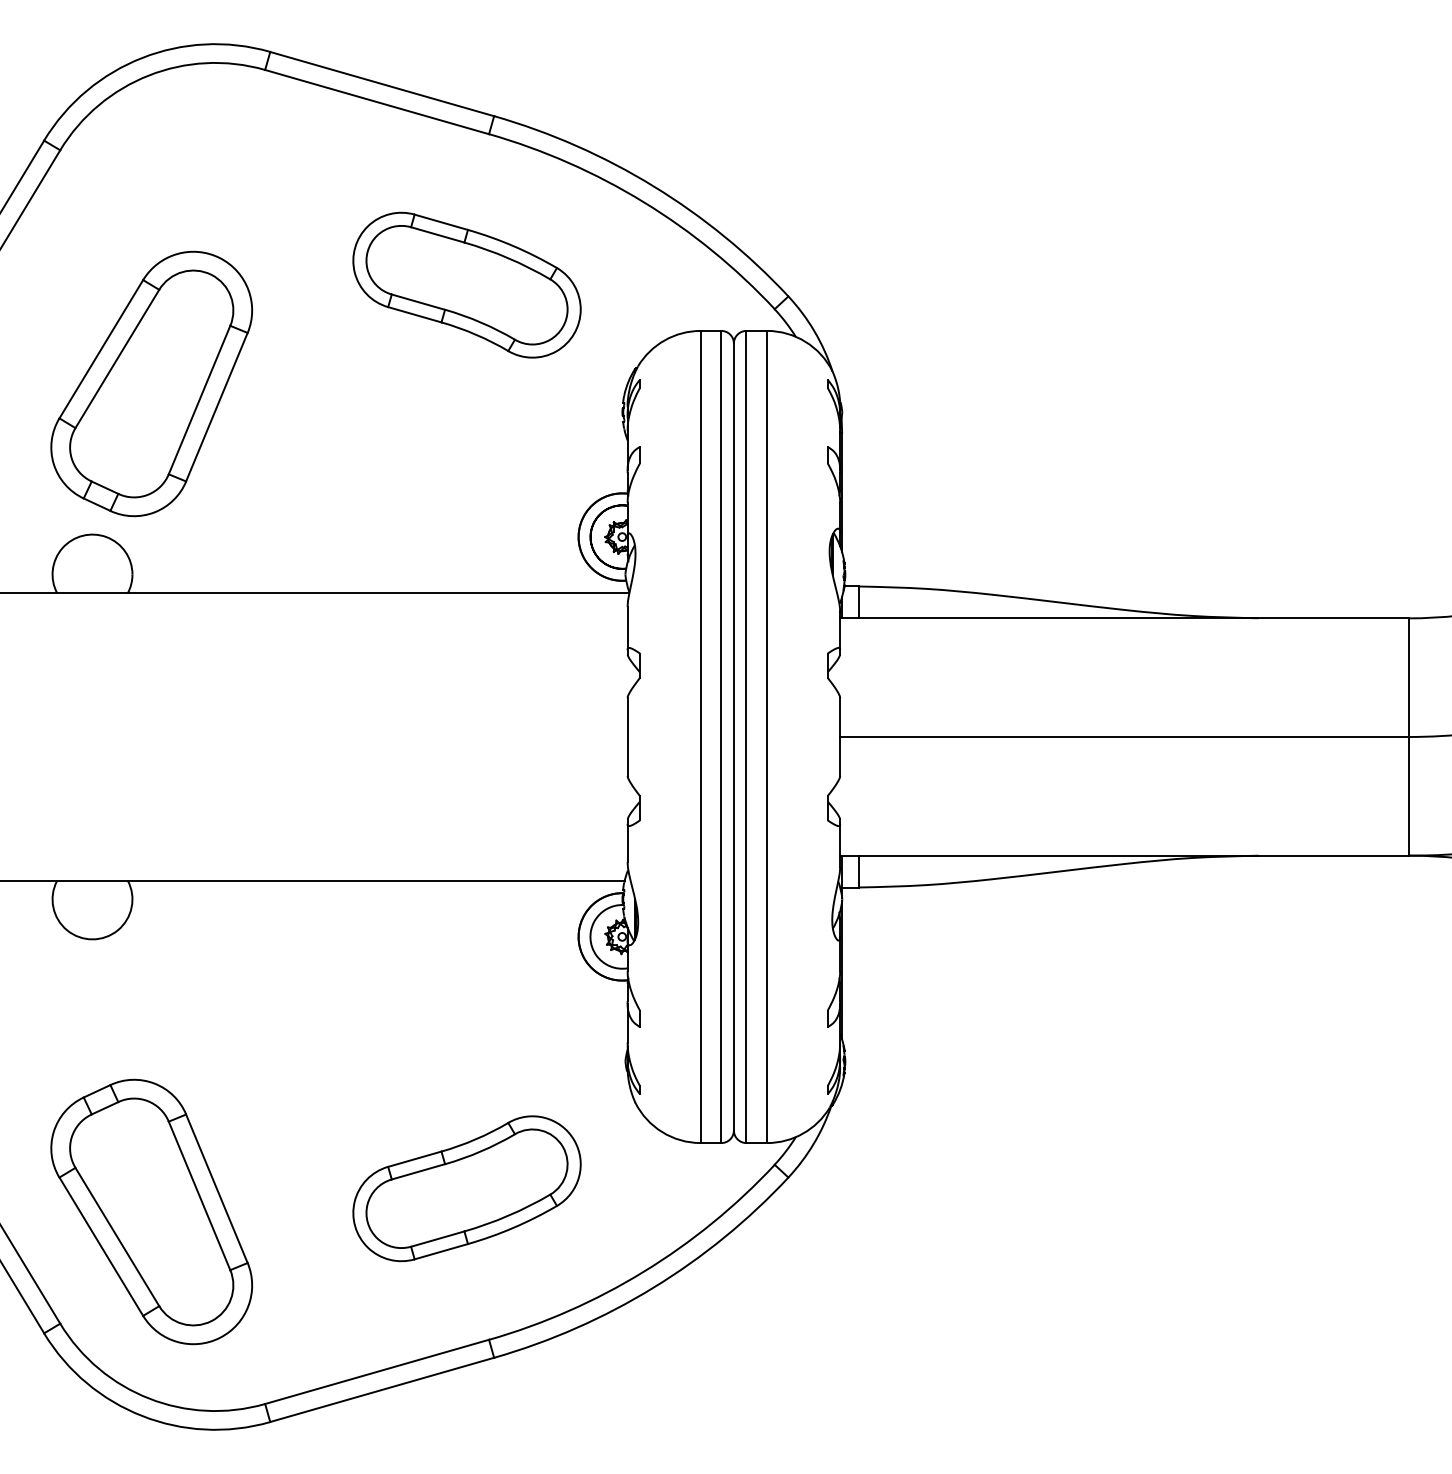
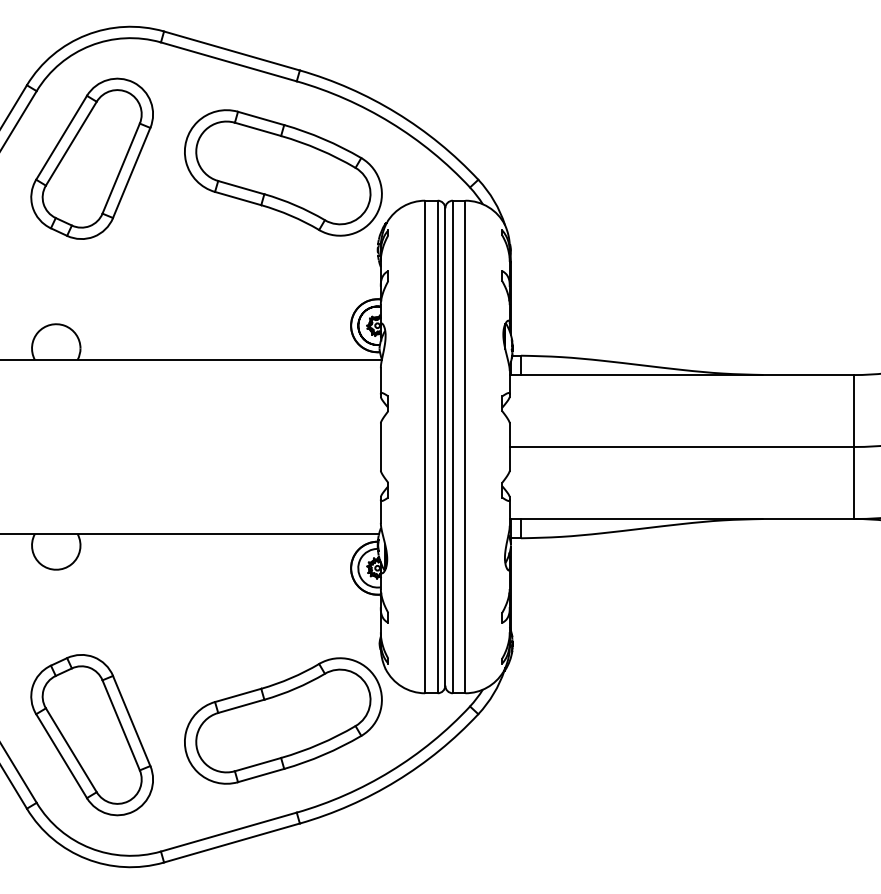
part: (467, 284) -> (283, 172), size x1.43
part: (150, 383) -> (91, 158), moved
part: (467, 1187) -> (283, 720), size x1.43

